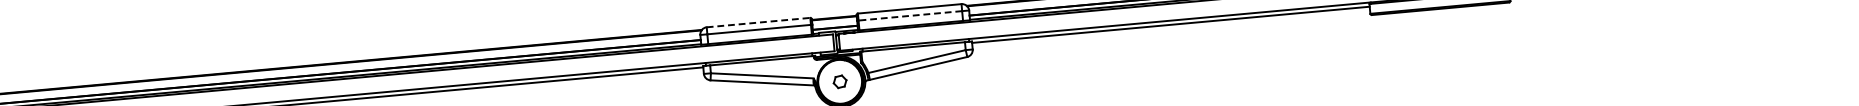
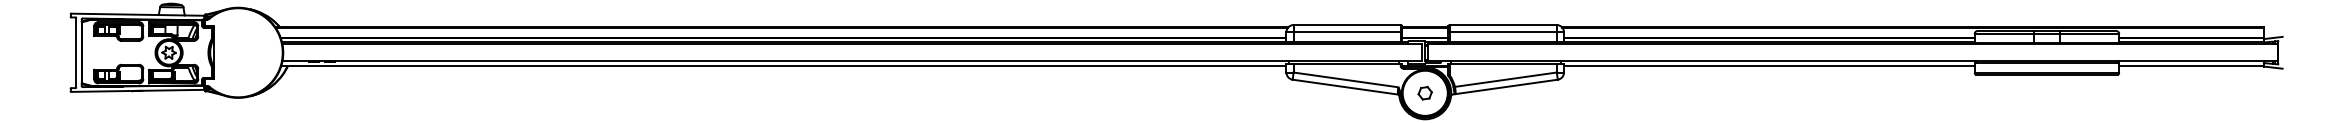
line: (909, 16) -> (1502, 32), dashed -> solid
line: (758, 23) -> (1347, 25), dashed -> solid

